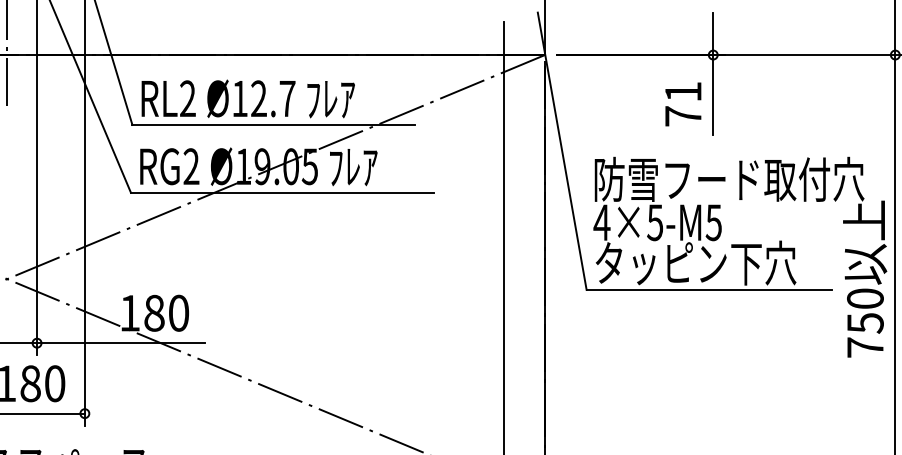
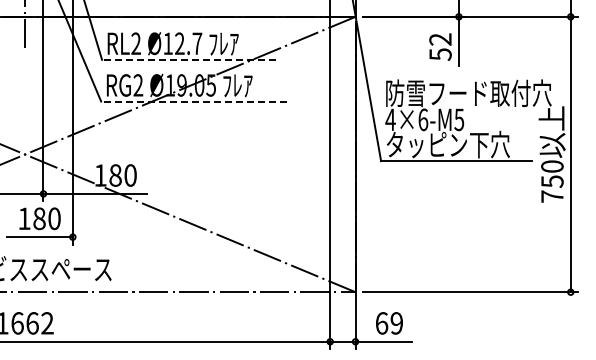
text: (683, 103) -> (440, 46), 71 -> 52
line: (273, 124) -> (188, 59), solid -> dashed
line: (282, 192) -> (194, 101), solid -> dashed
text: (655, 222) -> (423, 119), 4×5-M5 -> 4×6-M5

